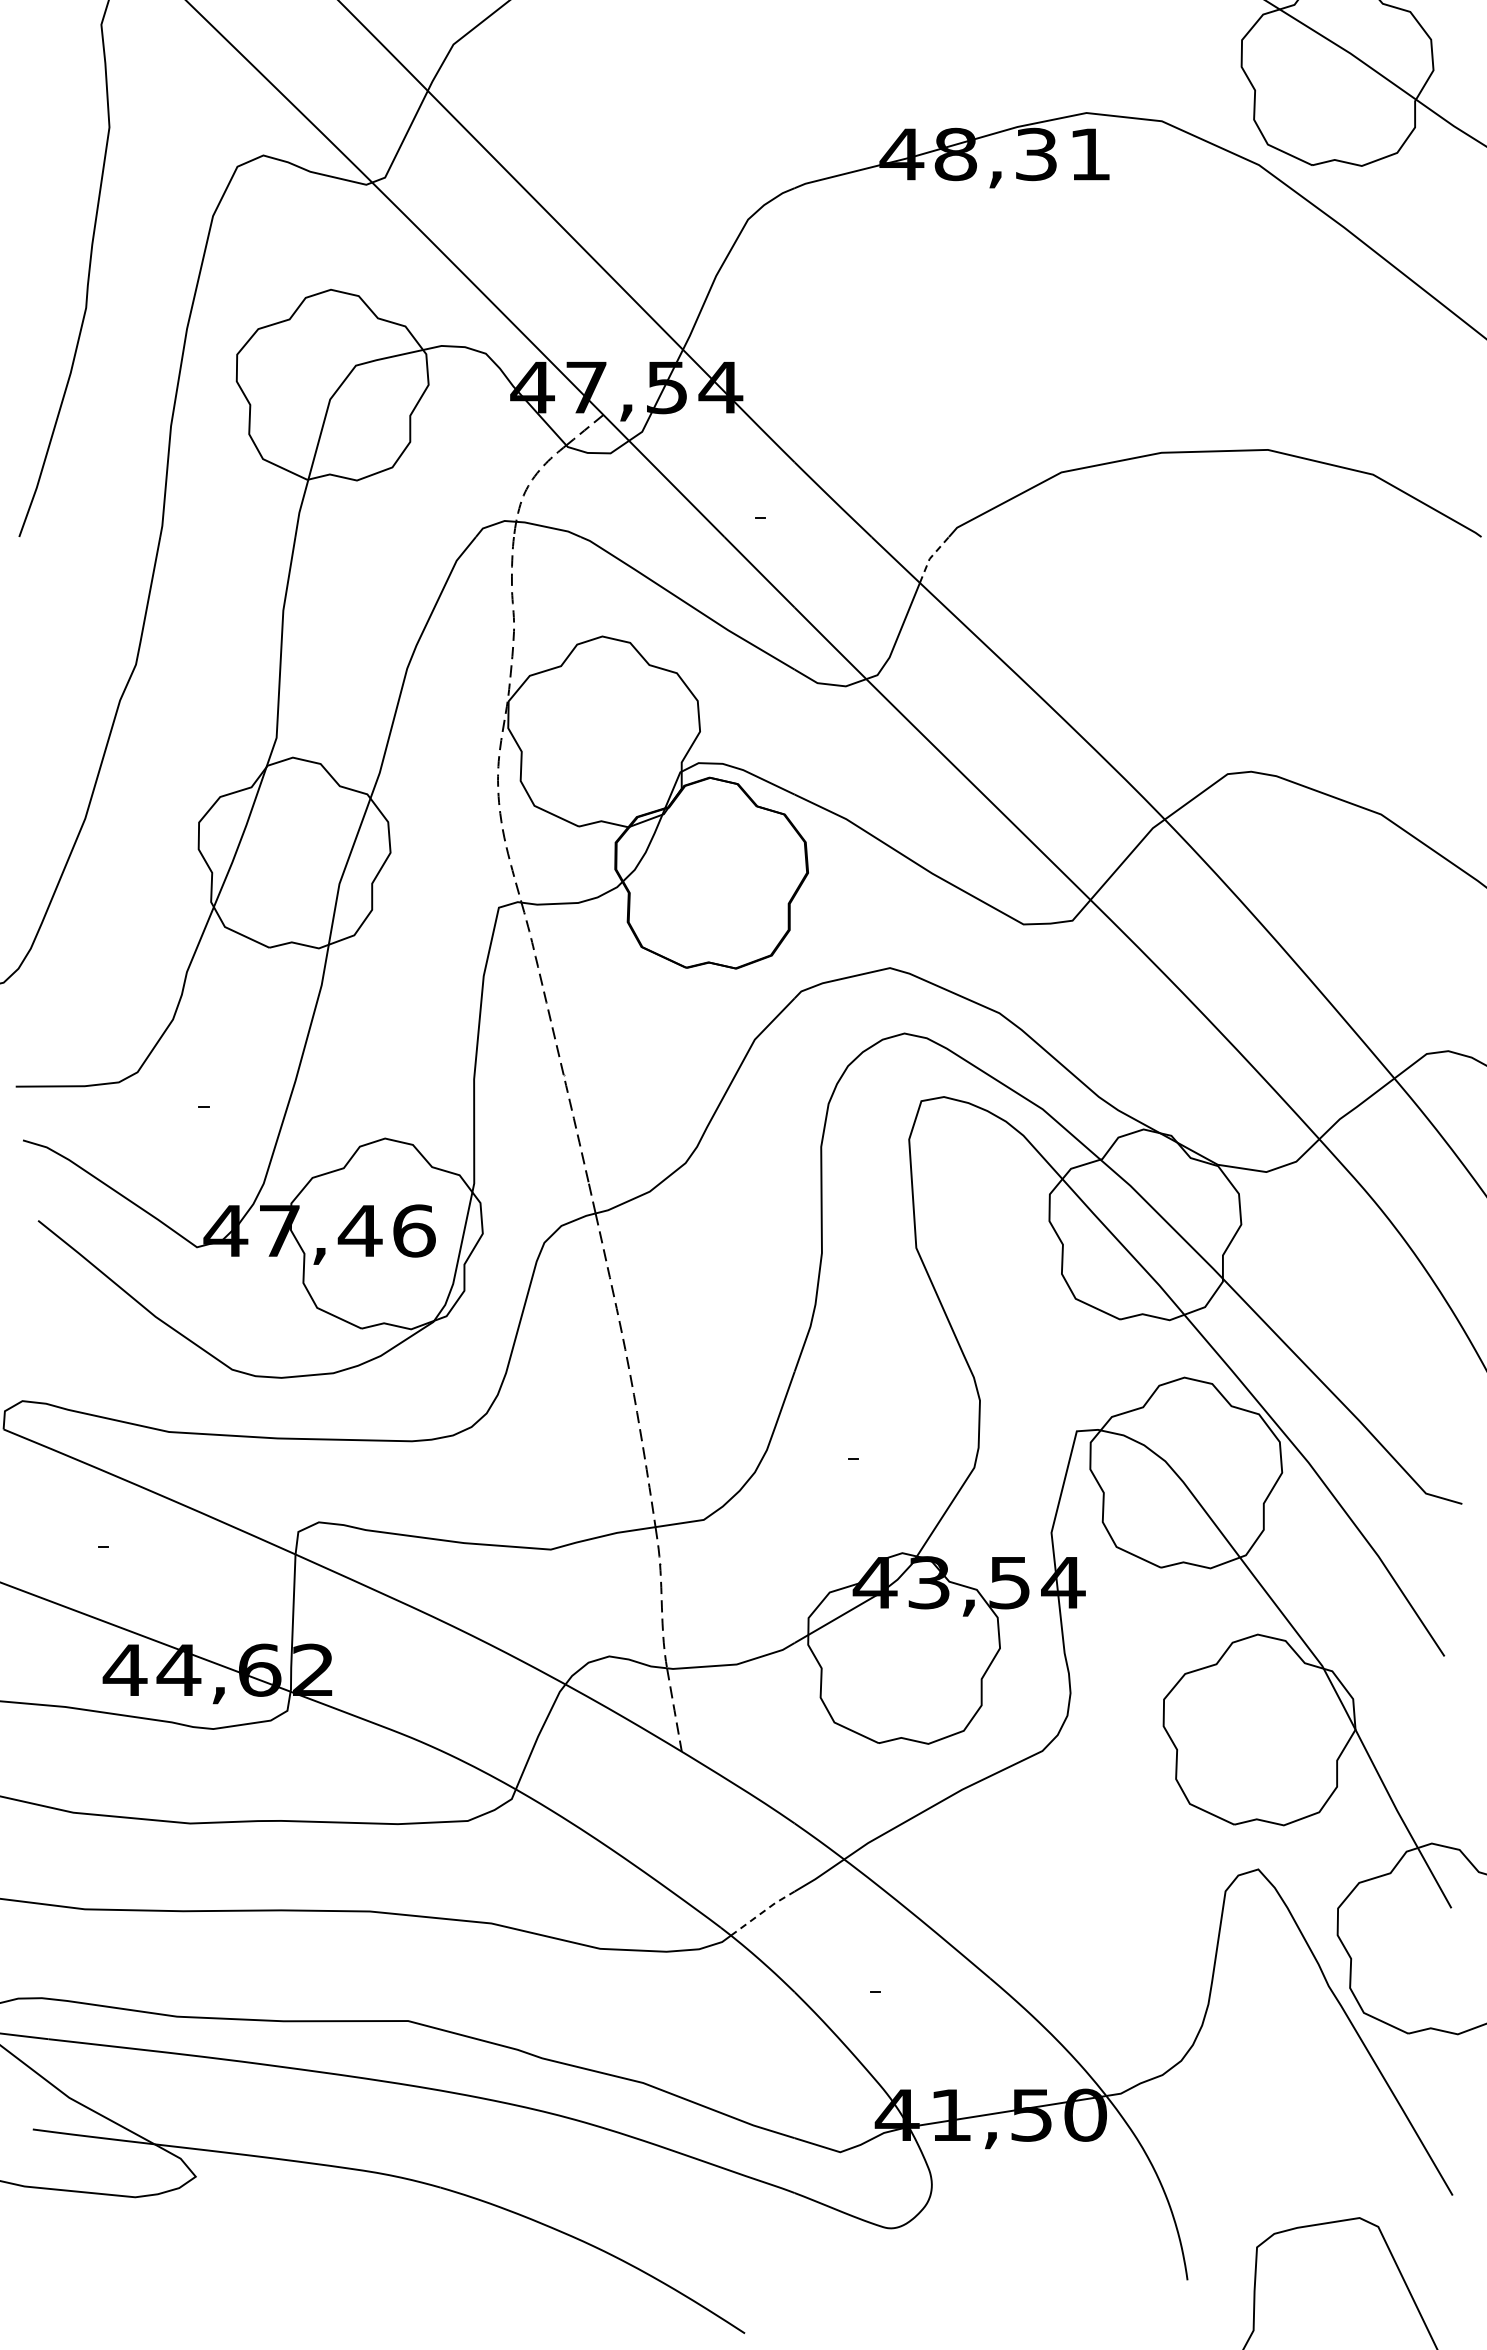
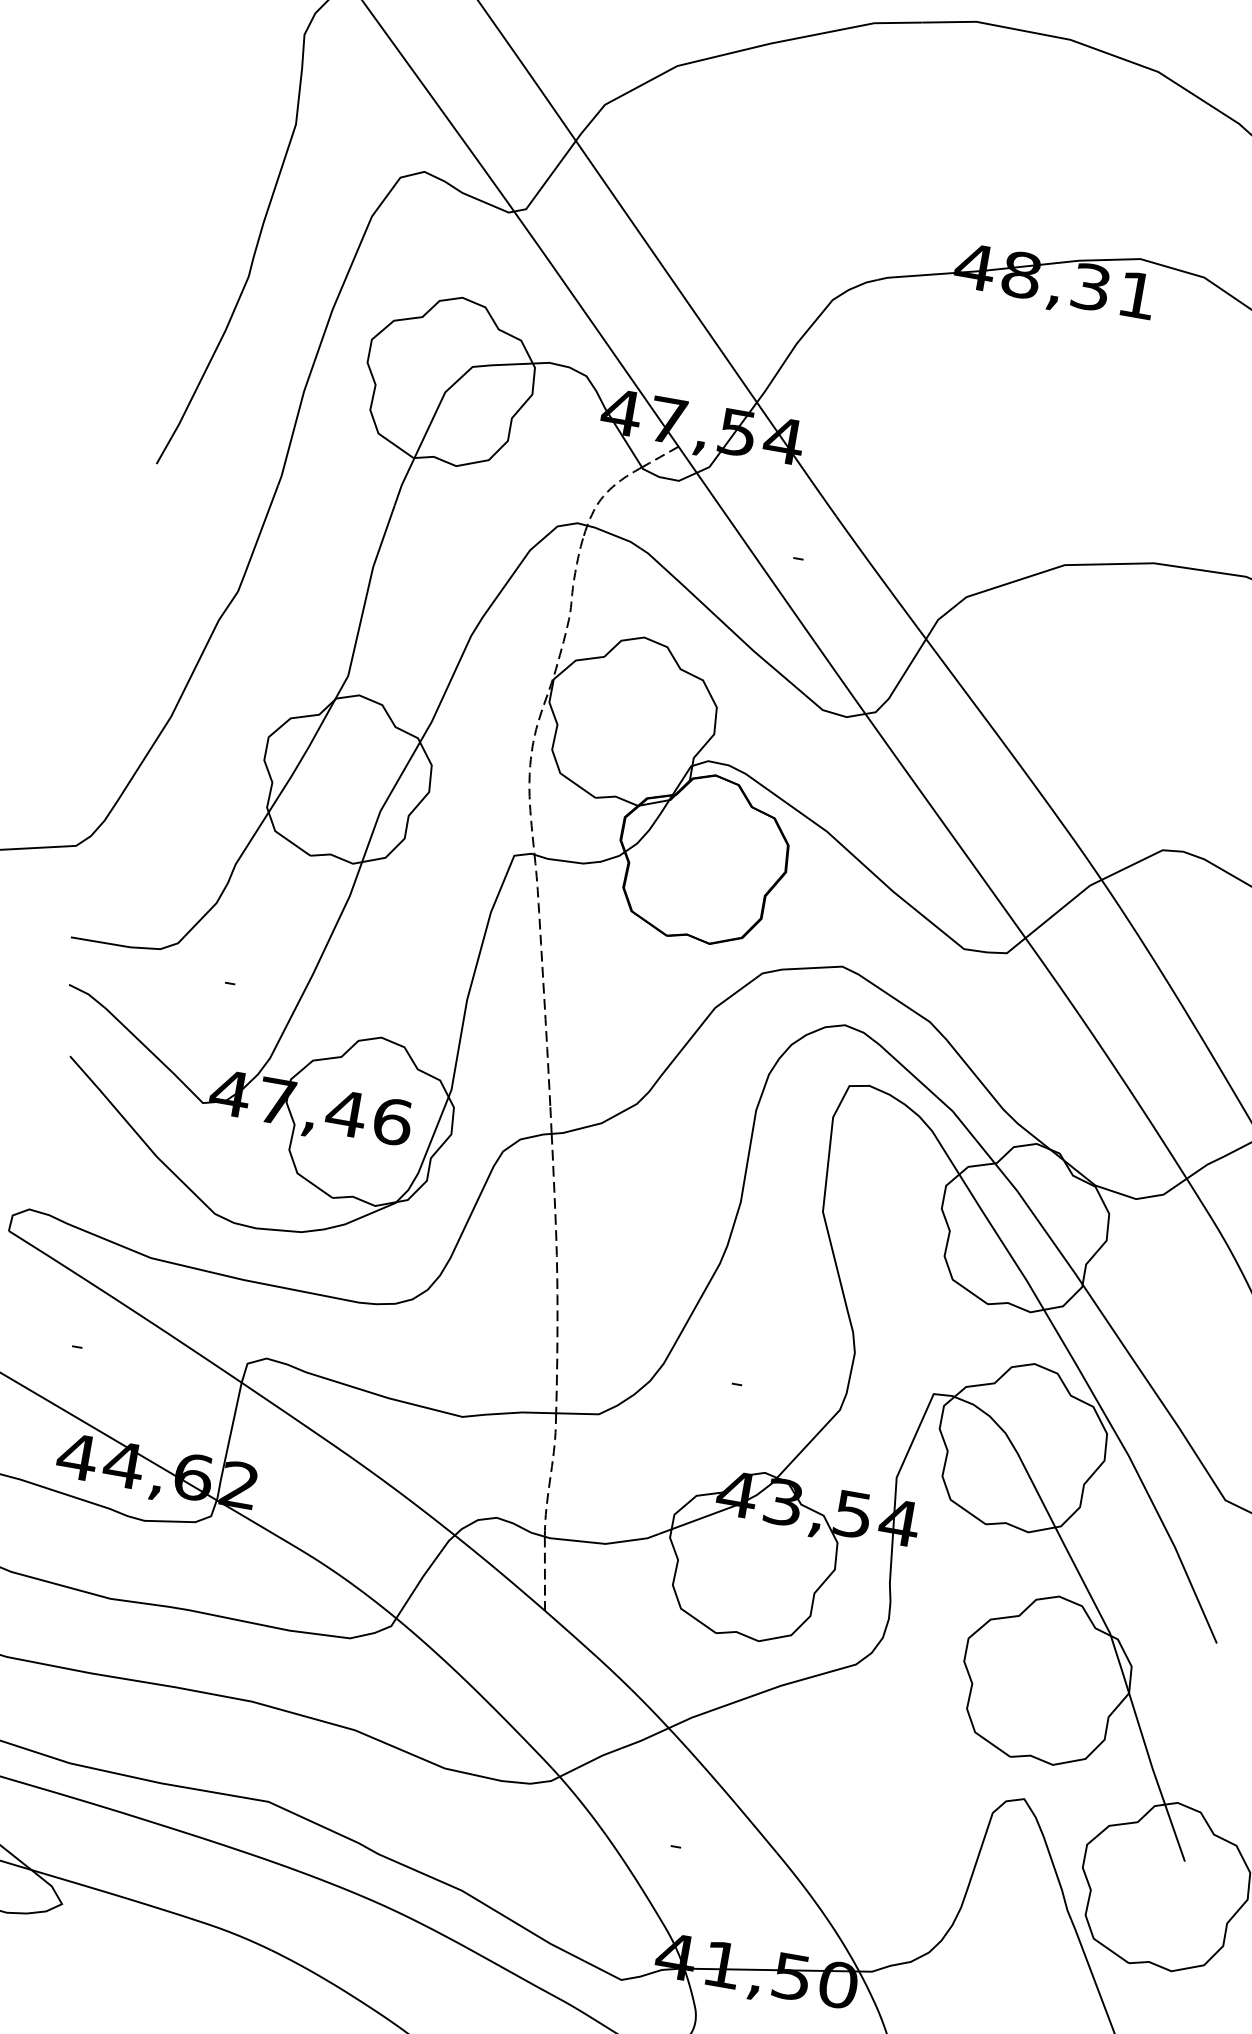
line: (930, 557) -> (939, 618), dashed -> solid
line: (762, 1912) -> (590, 1761), dashed -> solid

